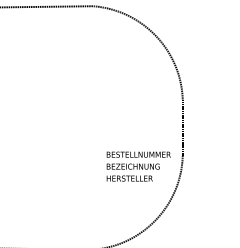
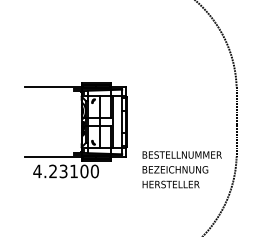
part: (52, 134) -> (75, 130), added

